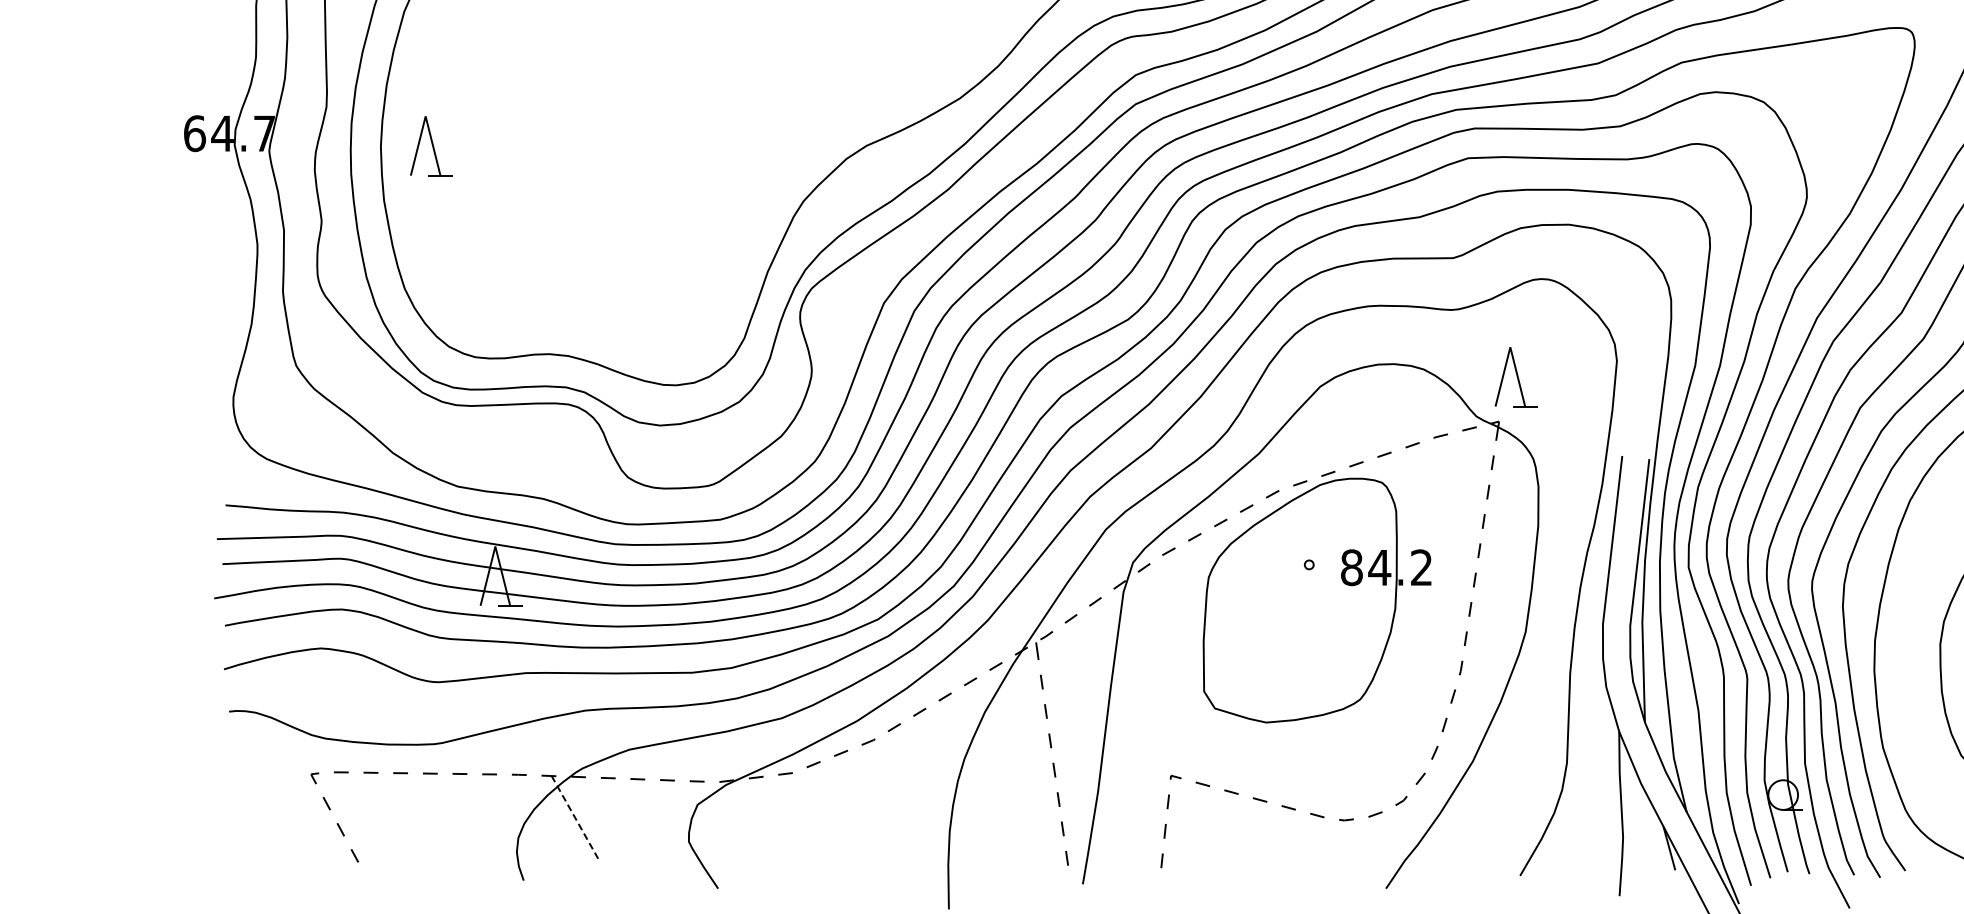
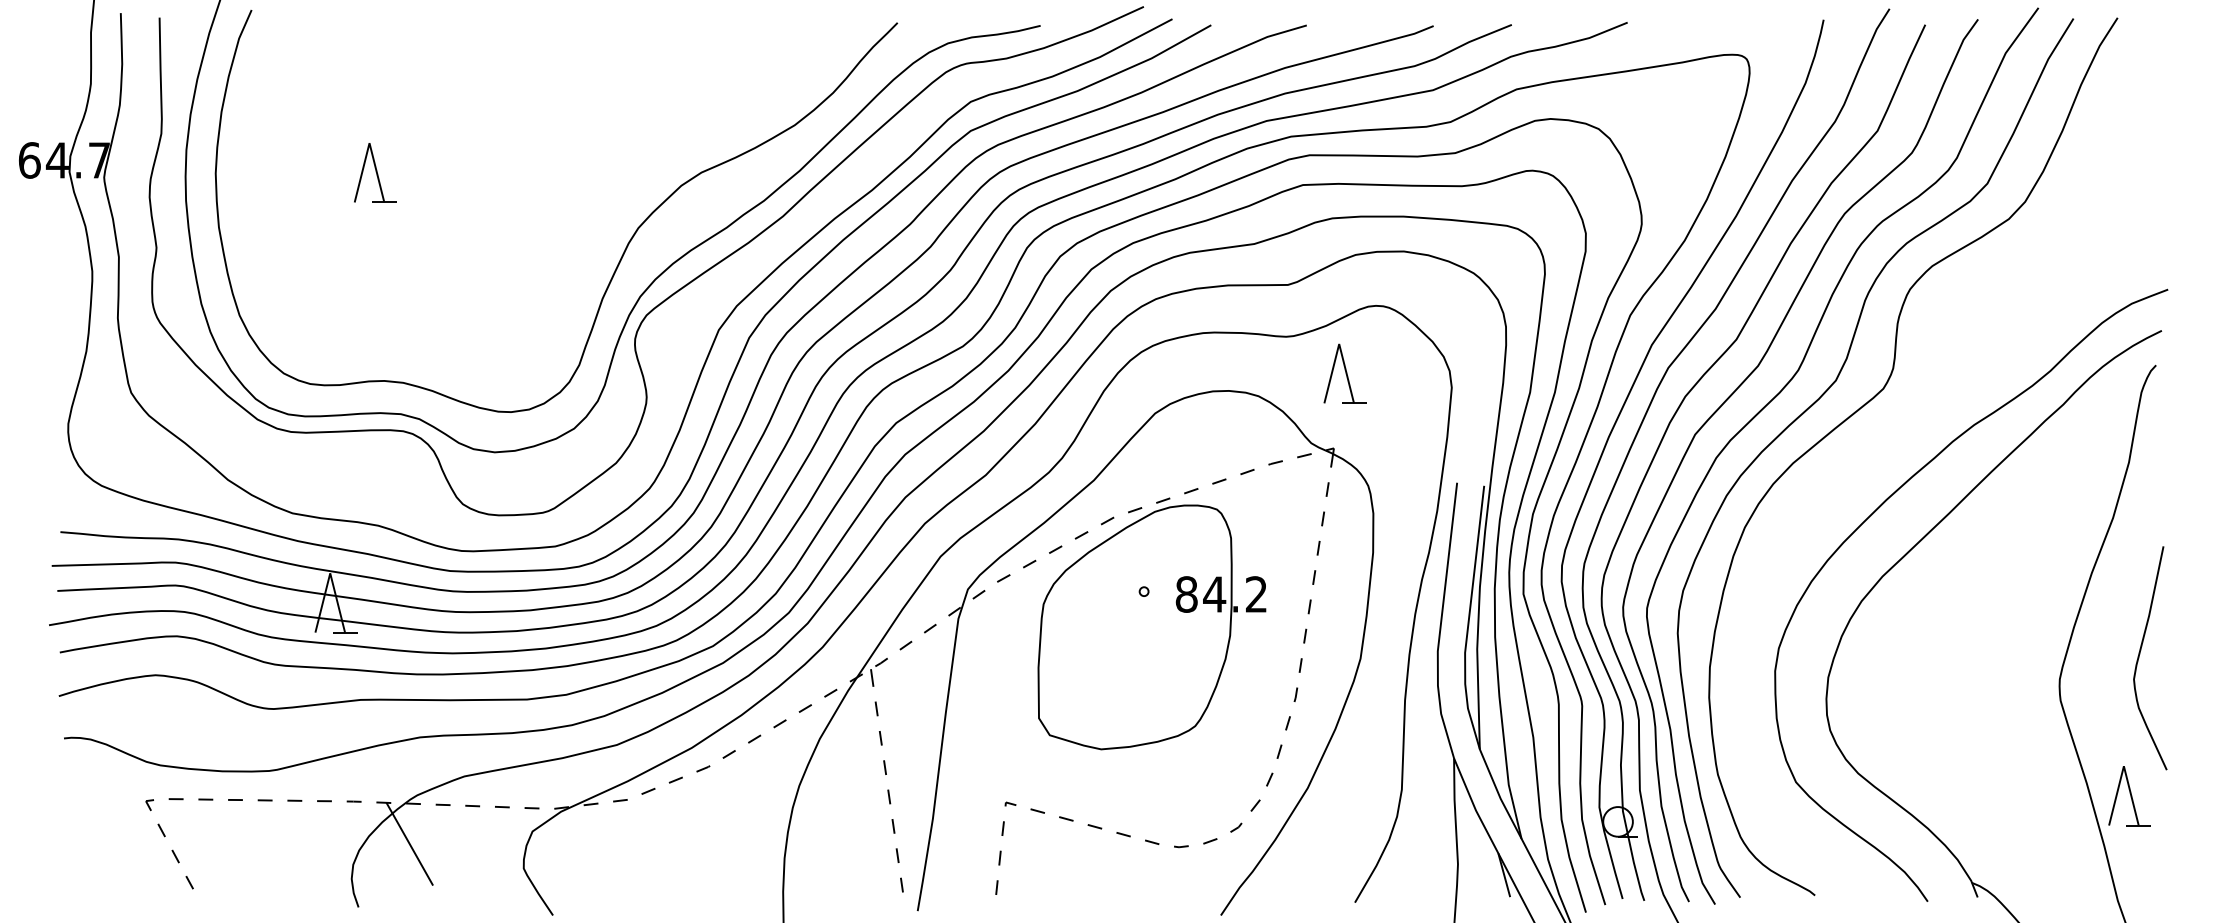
part: (431, 145) -> (375, 172), moved
part: (1515, 376) -> (1344, 373), moved
line: (574, 817) -> (409, 844), dashed -> solid

